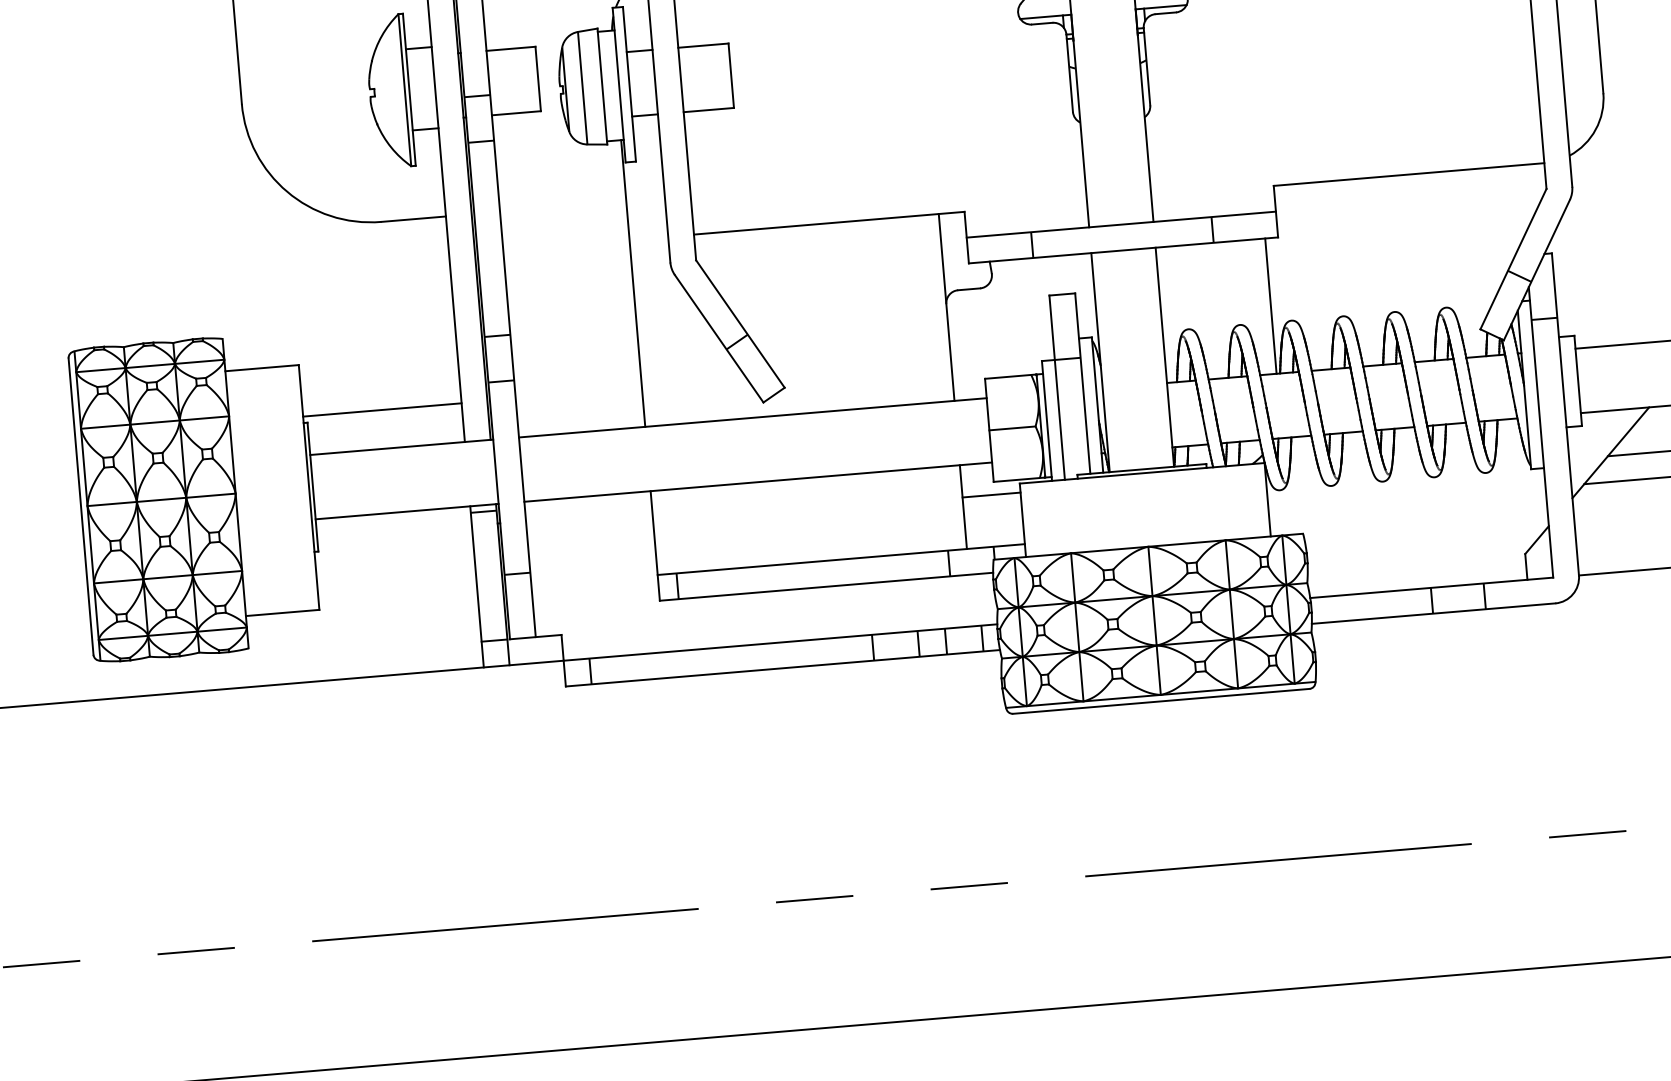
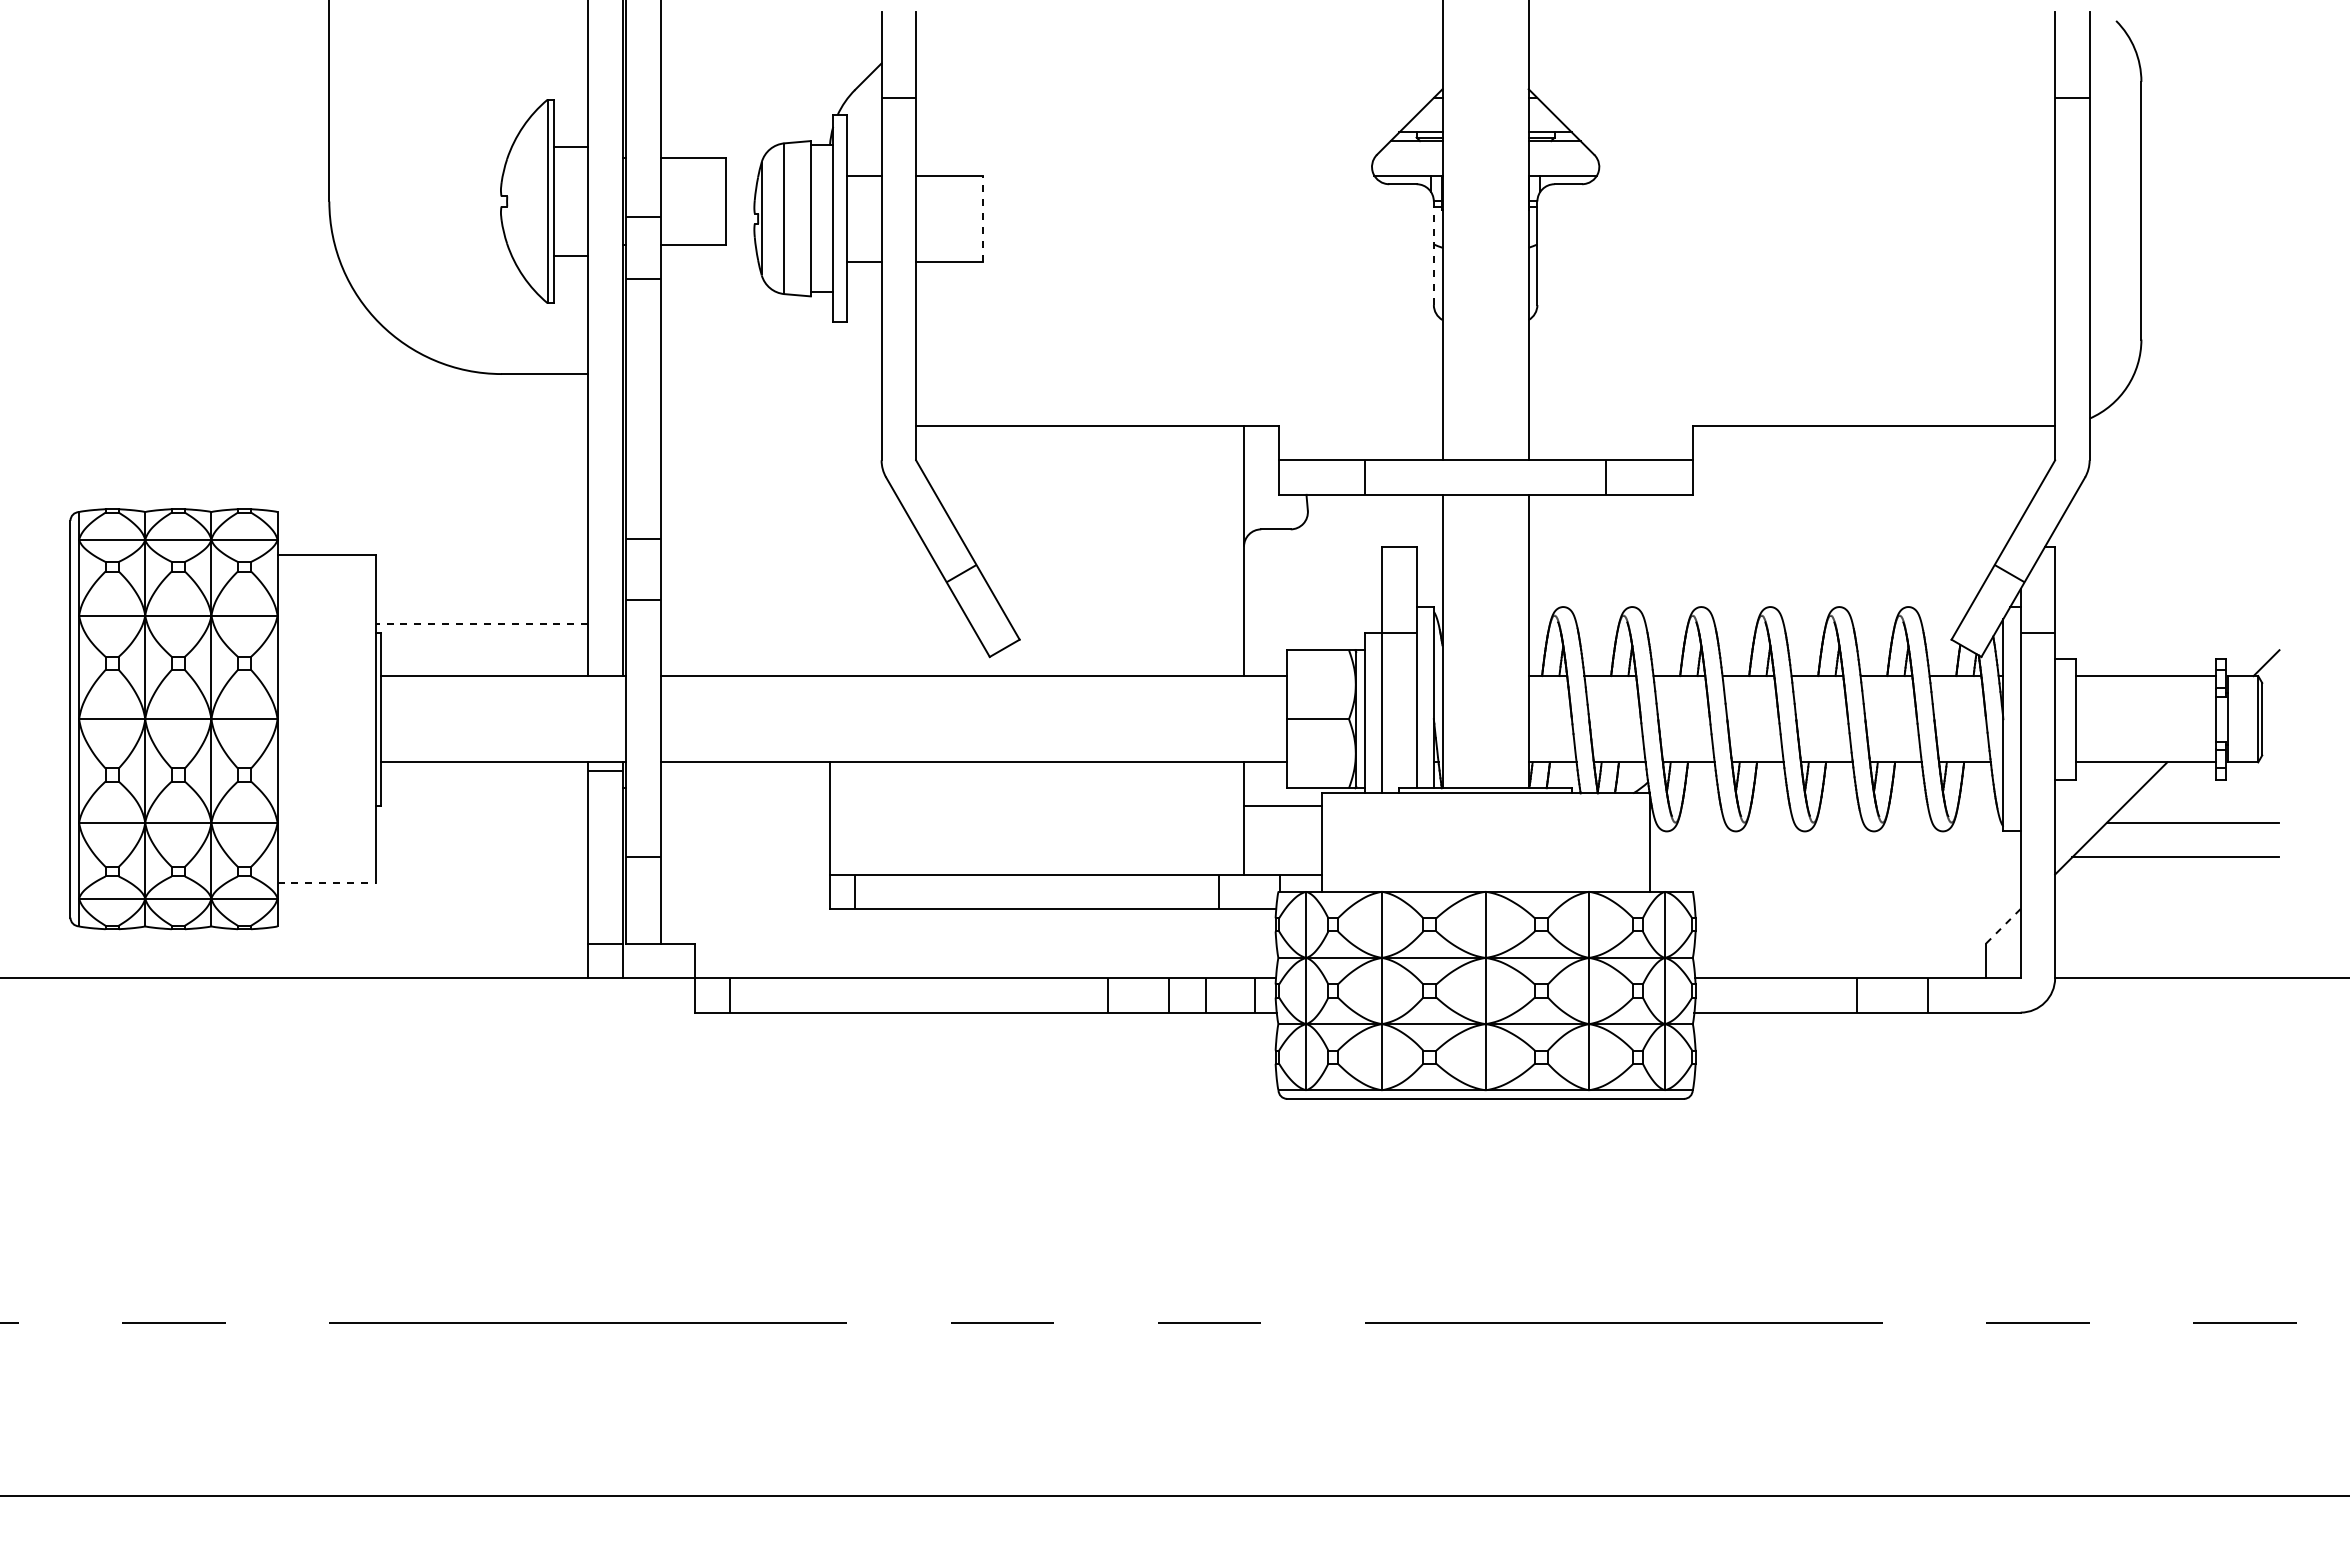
line: (1069, 73) -> (1433, 253), solid -> dashed
line: (731, 75) -> (983, 218), solid -> dashed
line: (633, 283) -> (829, 484), removed
line: (1270, 306) -> (1675, 585), removed
line: (381, 410) -> (481, 624), solid -> dashed
line: (1537, 540) -> (2003, 926), solid -> dashed
line: (283, 613) -> (327, 883), solid -> dashed

